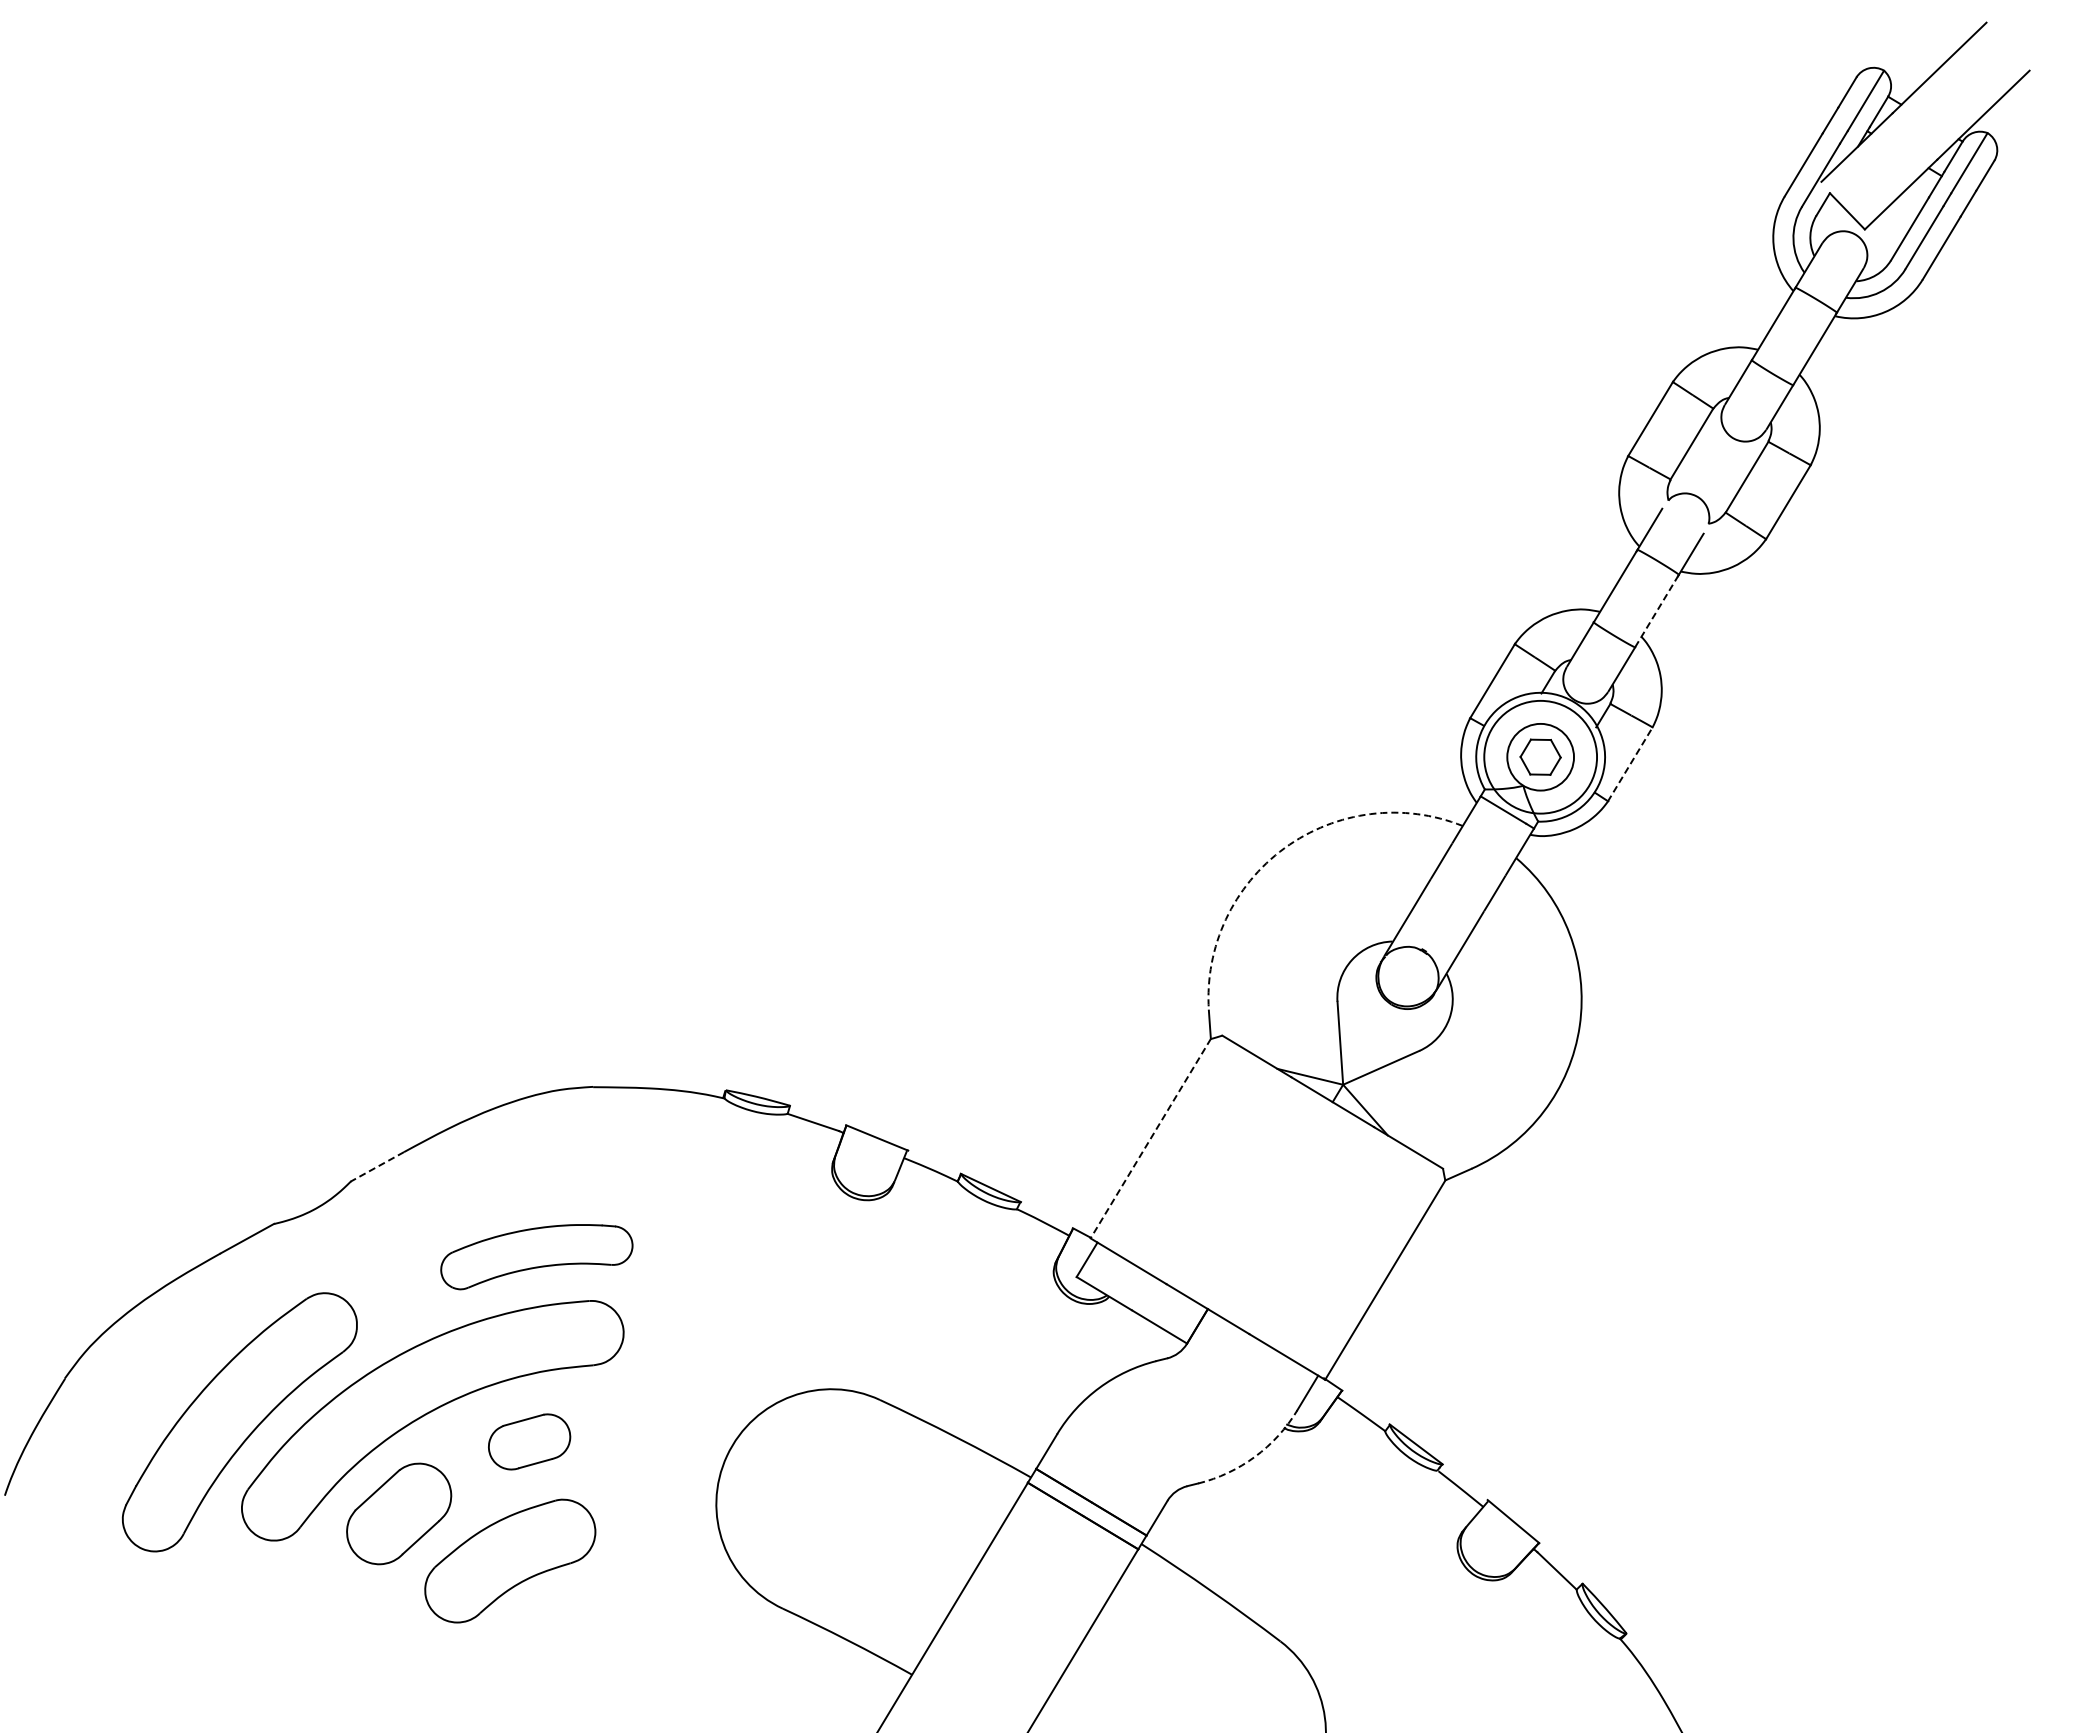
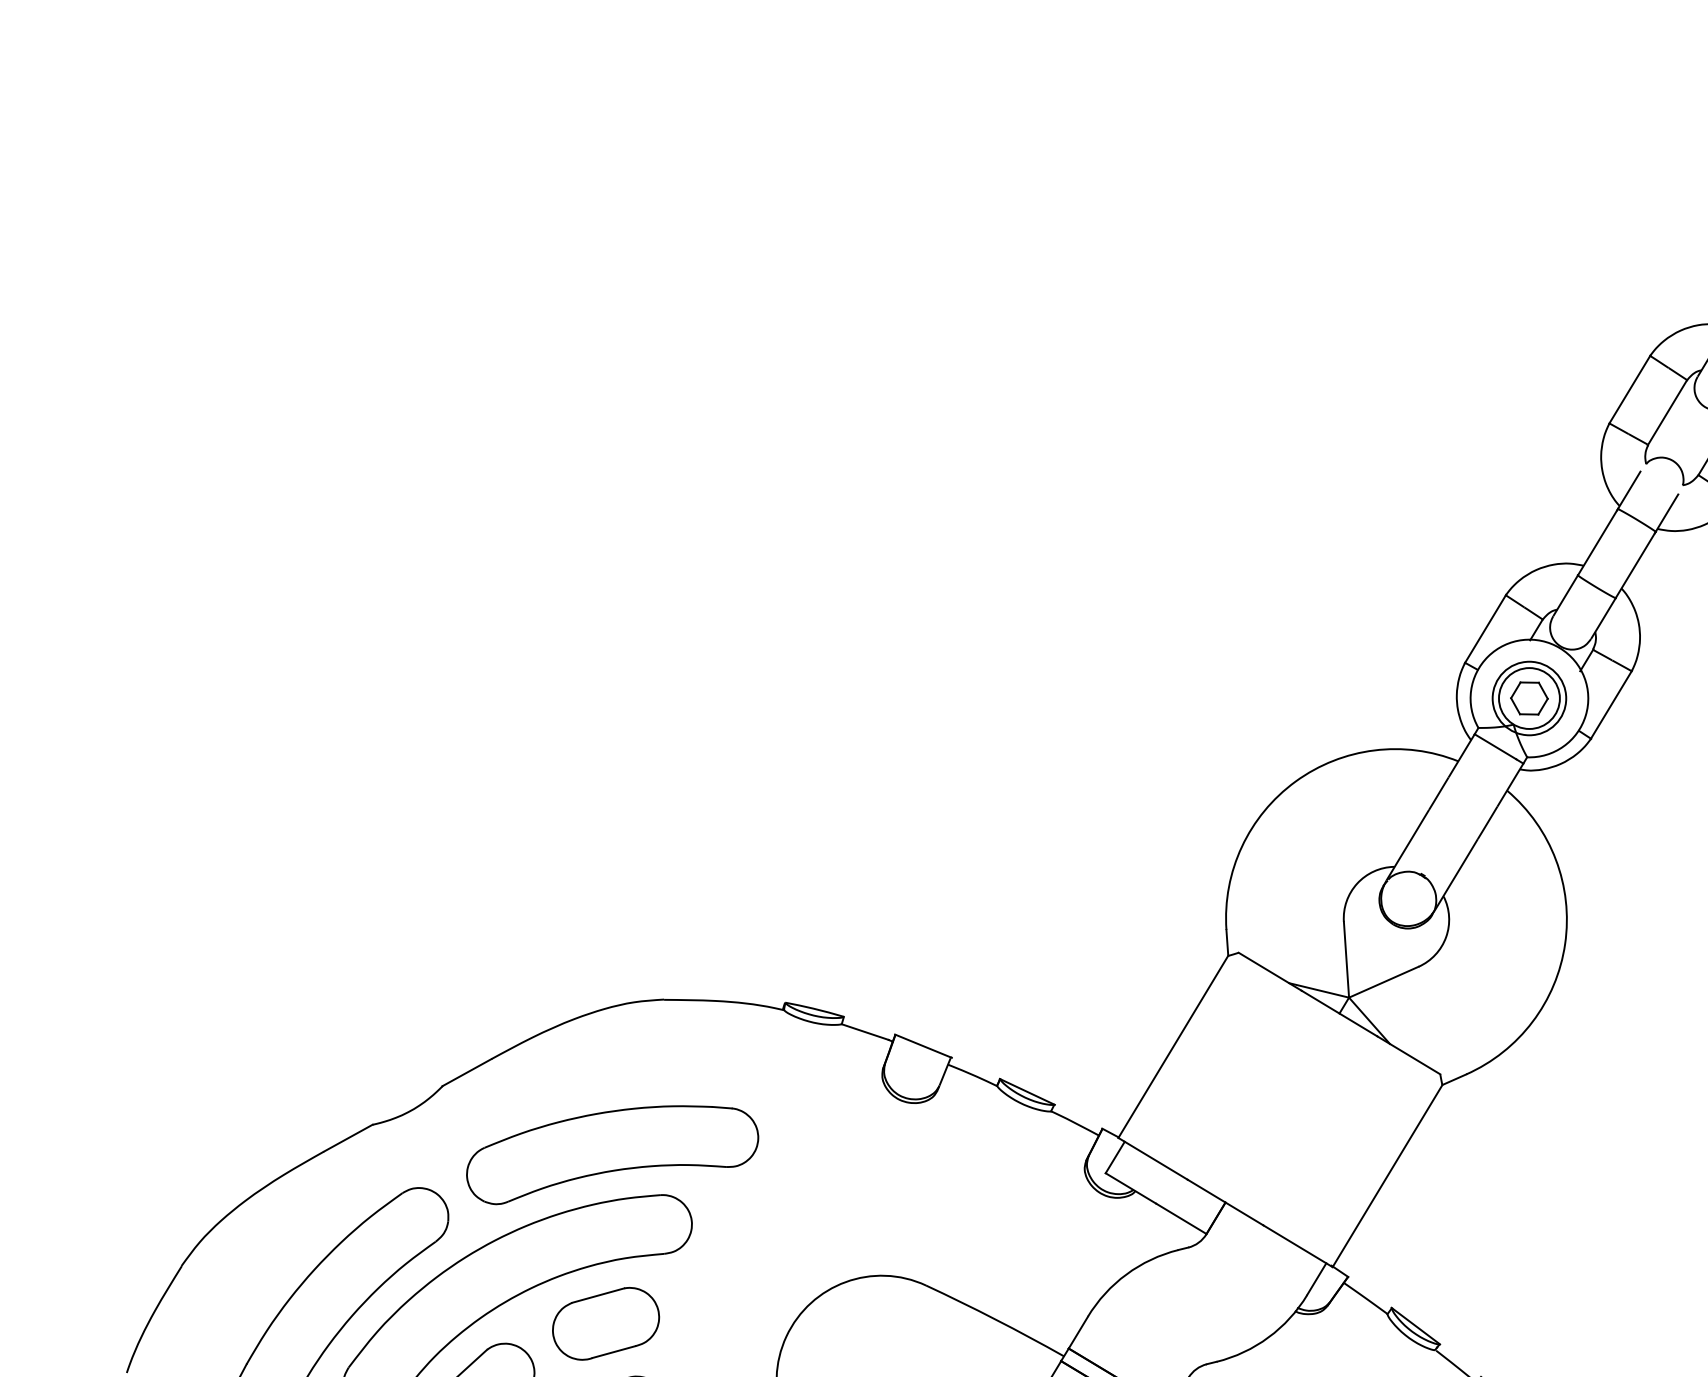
line: (1657, 610) -> (1636, 564), dashed -> solid
circle: (1540, 756) -> (1529, 697), size x0.71
line: (1630, 764) -> (1611, 705), dashed -> solid
arc: (1284, 848) -> (1295, 781), dashed -> solid
line: (1150, 1138) -> (1173, 1046), dashed -> solid
line: (377, 1166) -> (467, 1072), dashed -> solid
part: (536, 1256) -> (612, 1154), size x1.67
part: (529, 1441) -> (605, 1323), size x1.43
arc: (1255, 1456) -> (1269, 1337), dashed -> solid

